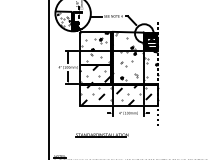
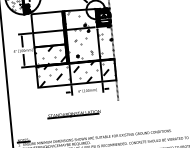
hatch: (93, 46) -> (46, 27), removed
line: (101, 135) -> (73, 114), moved

